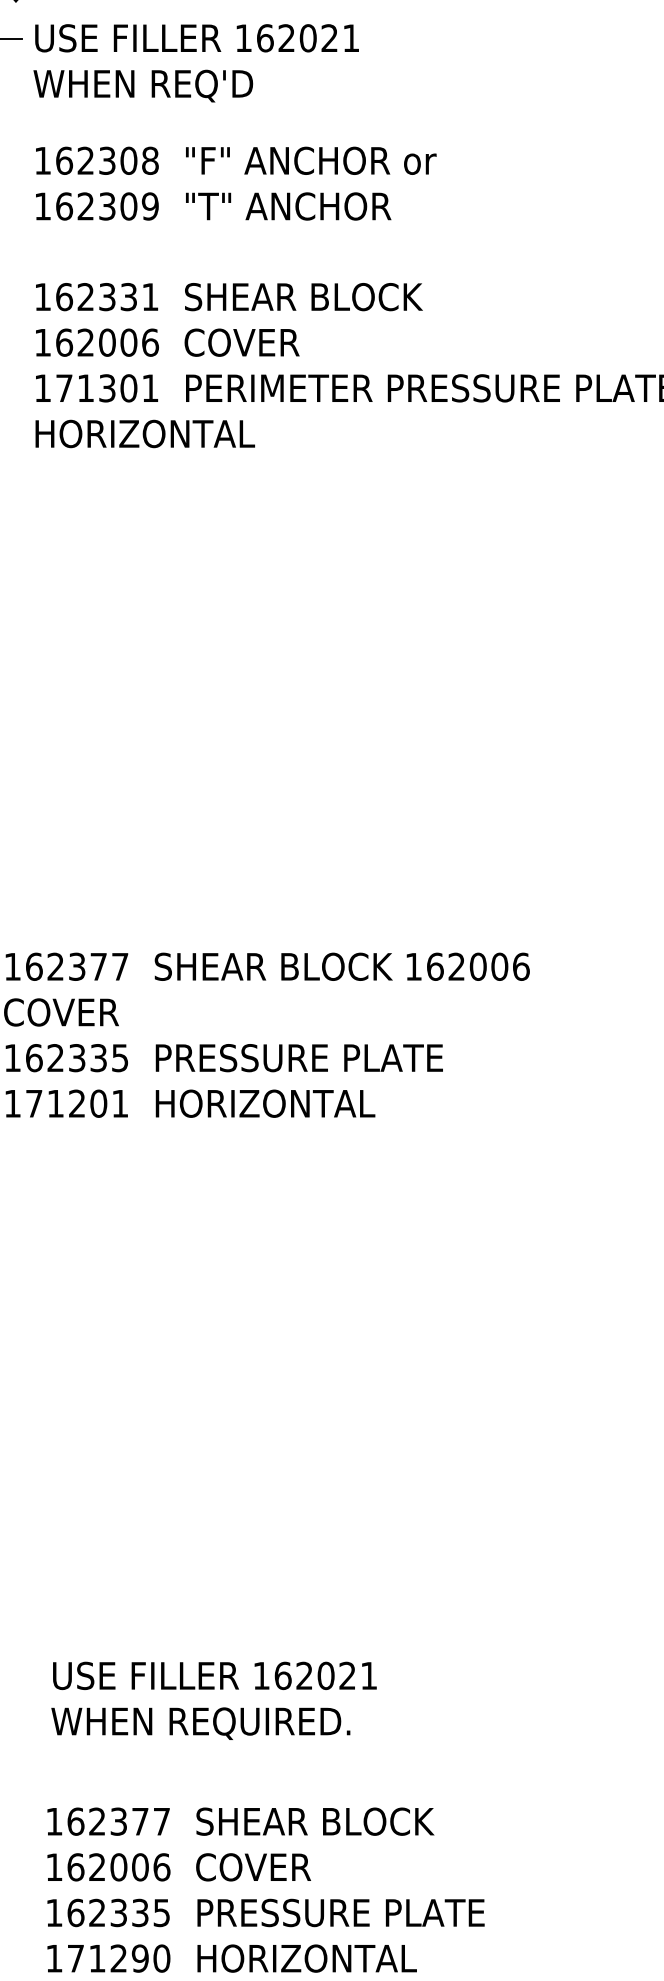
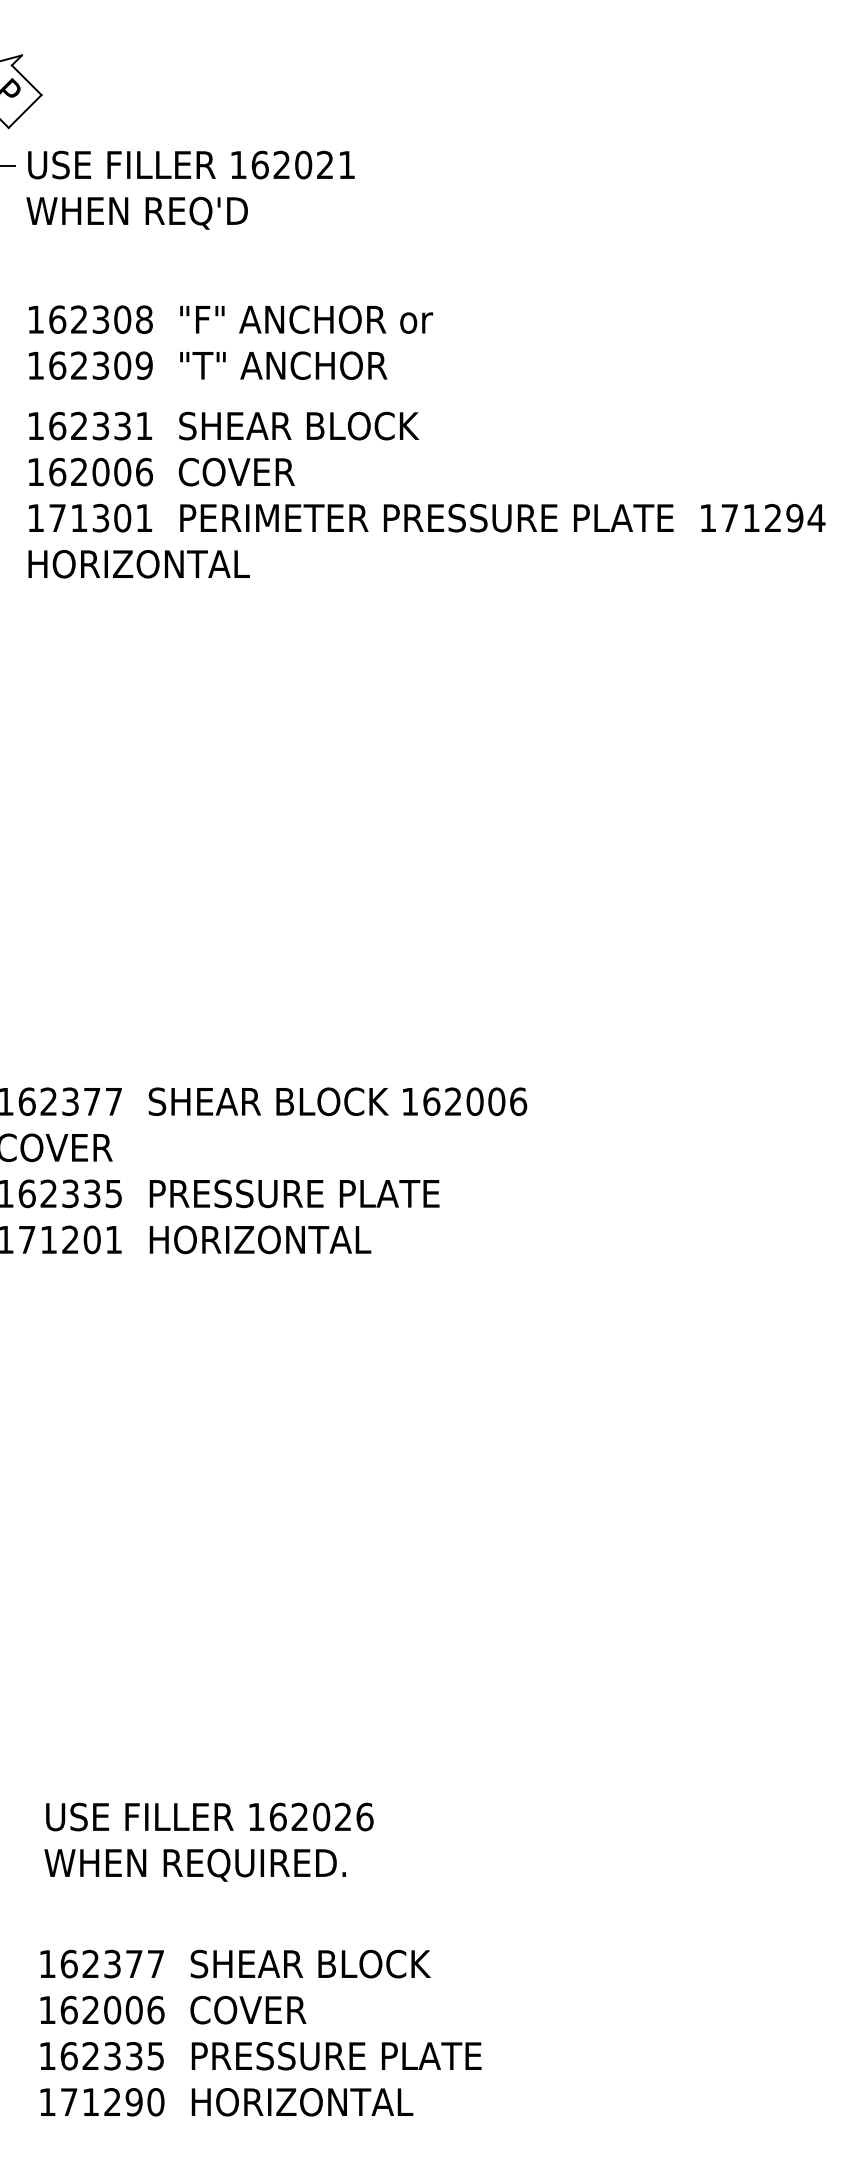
text: (236, 183) -> (231, 342), moved
text: (368, 1675) -> (364, 1816), 162021 -> 162026

